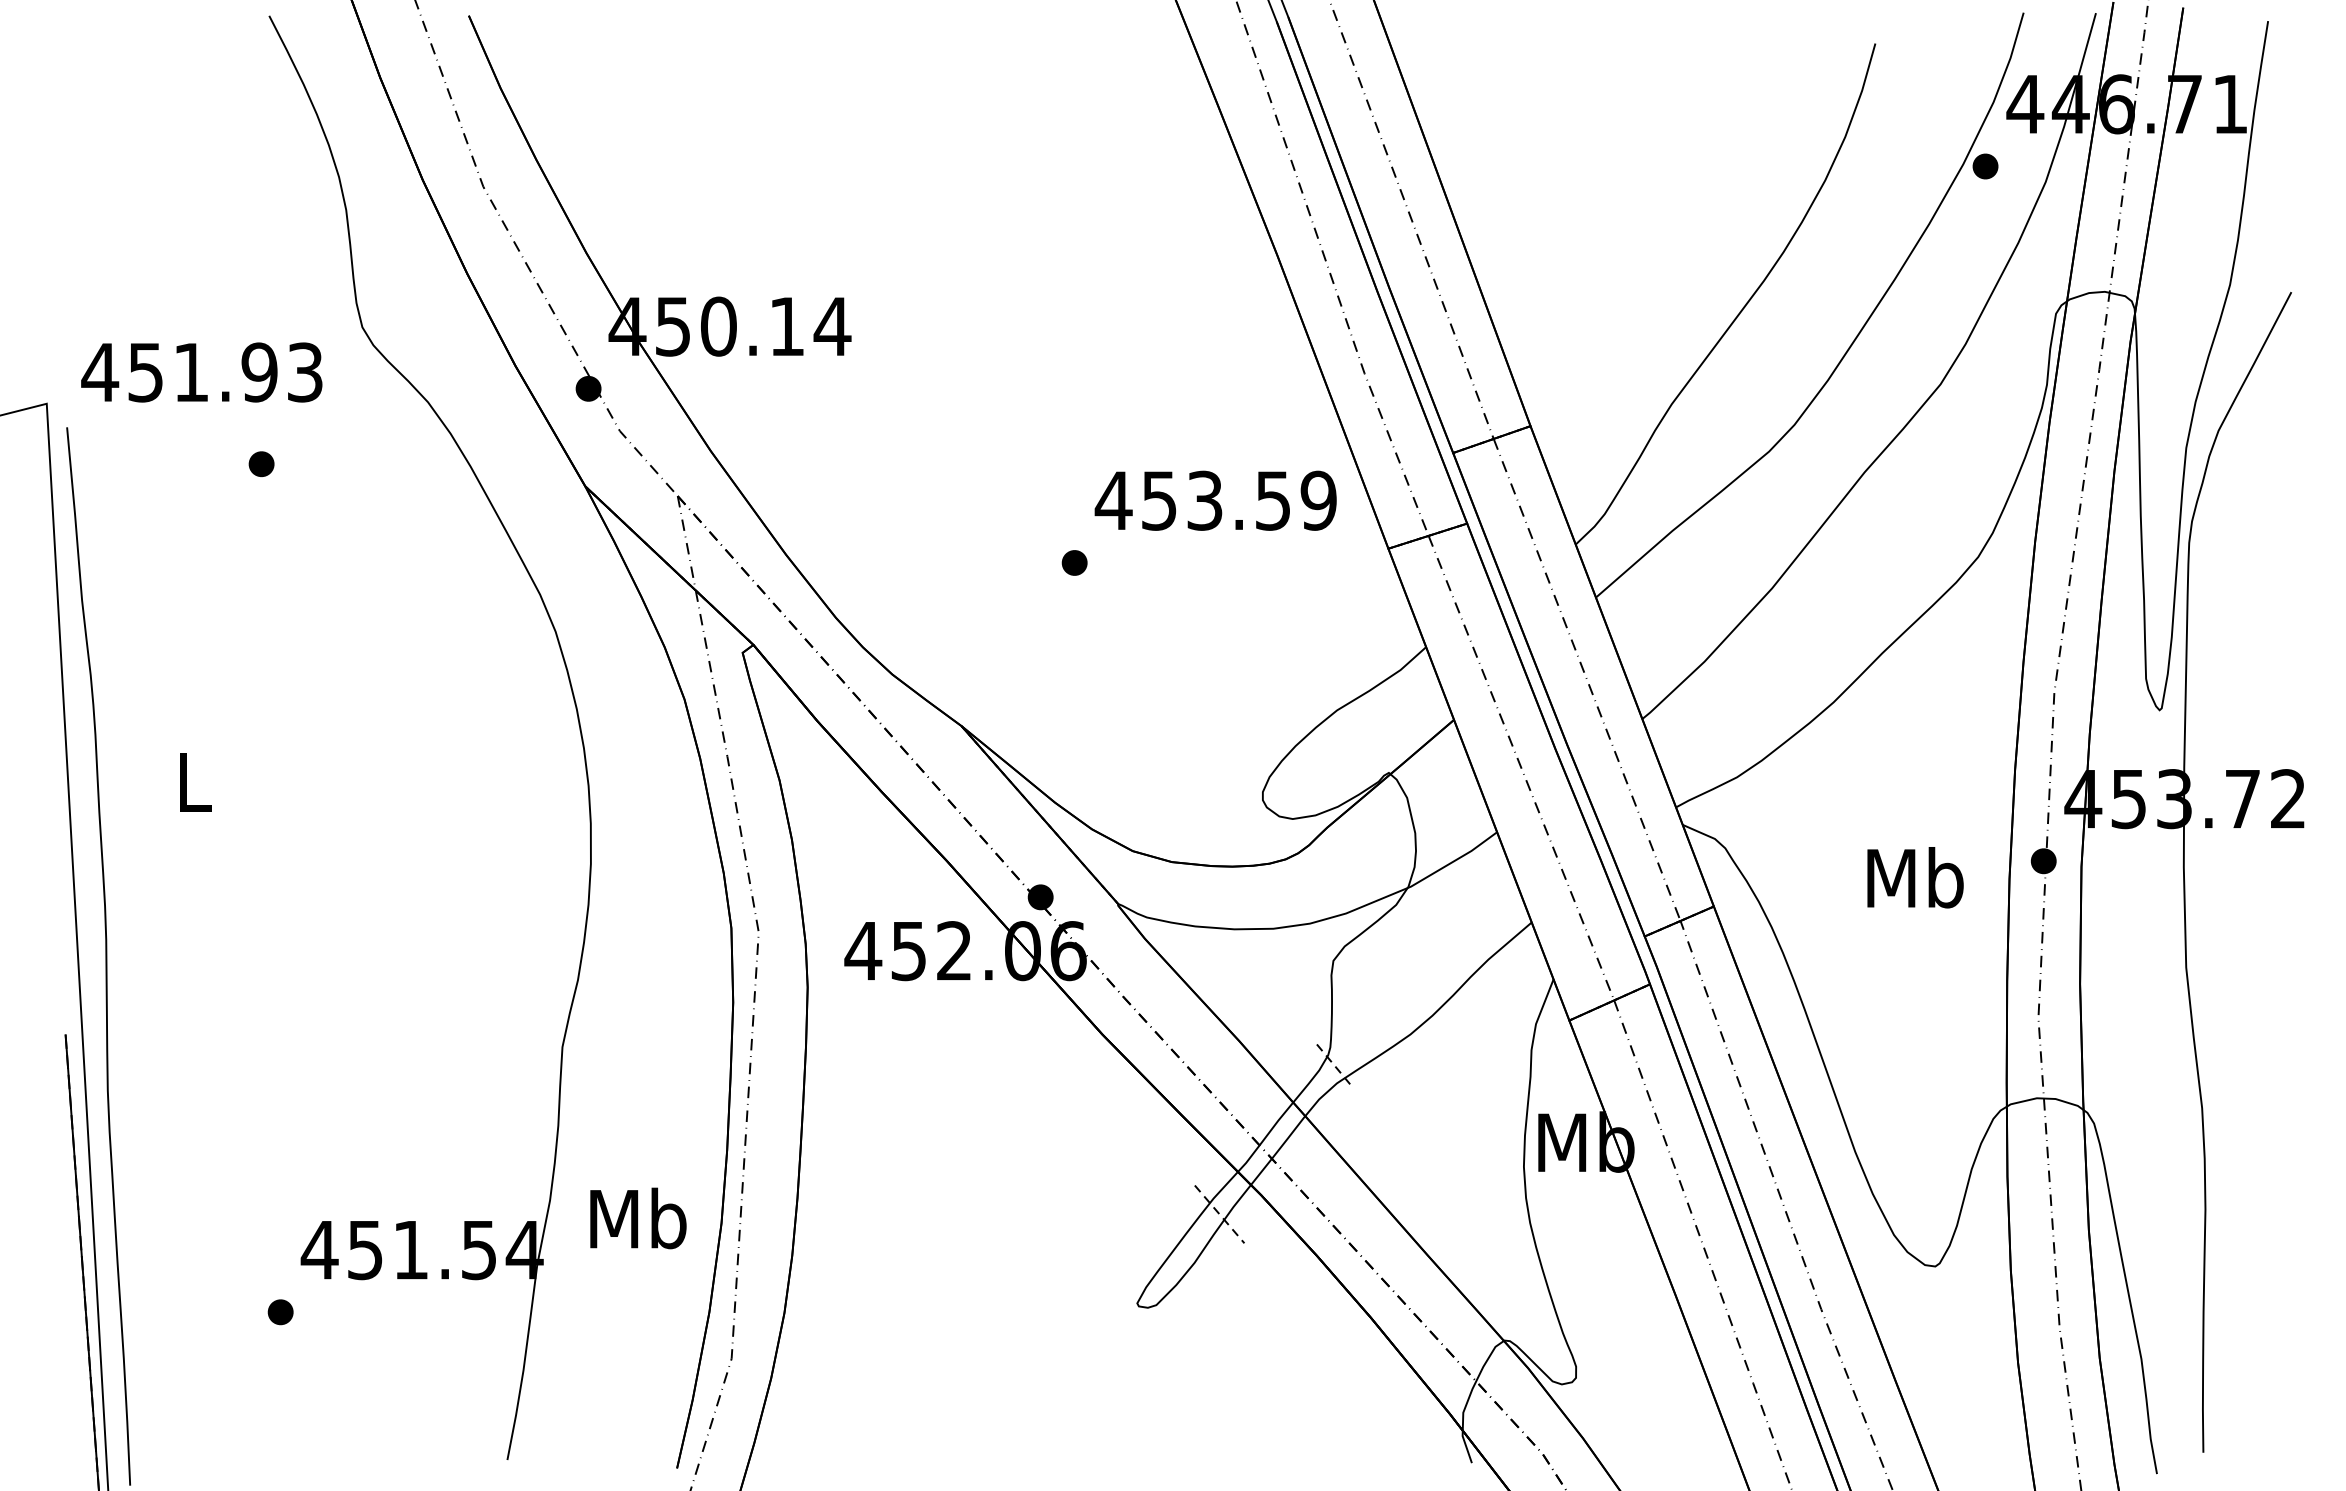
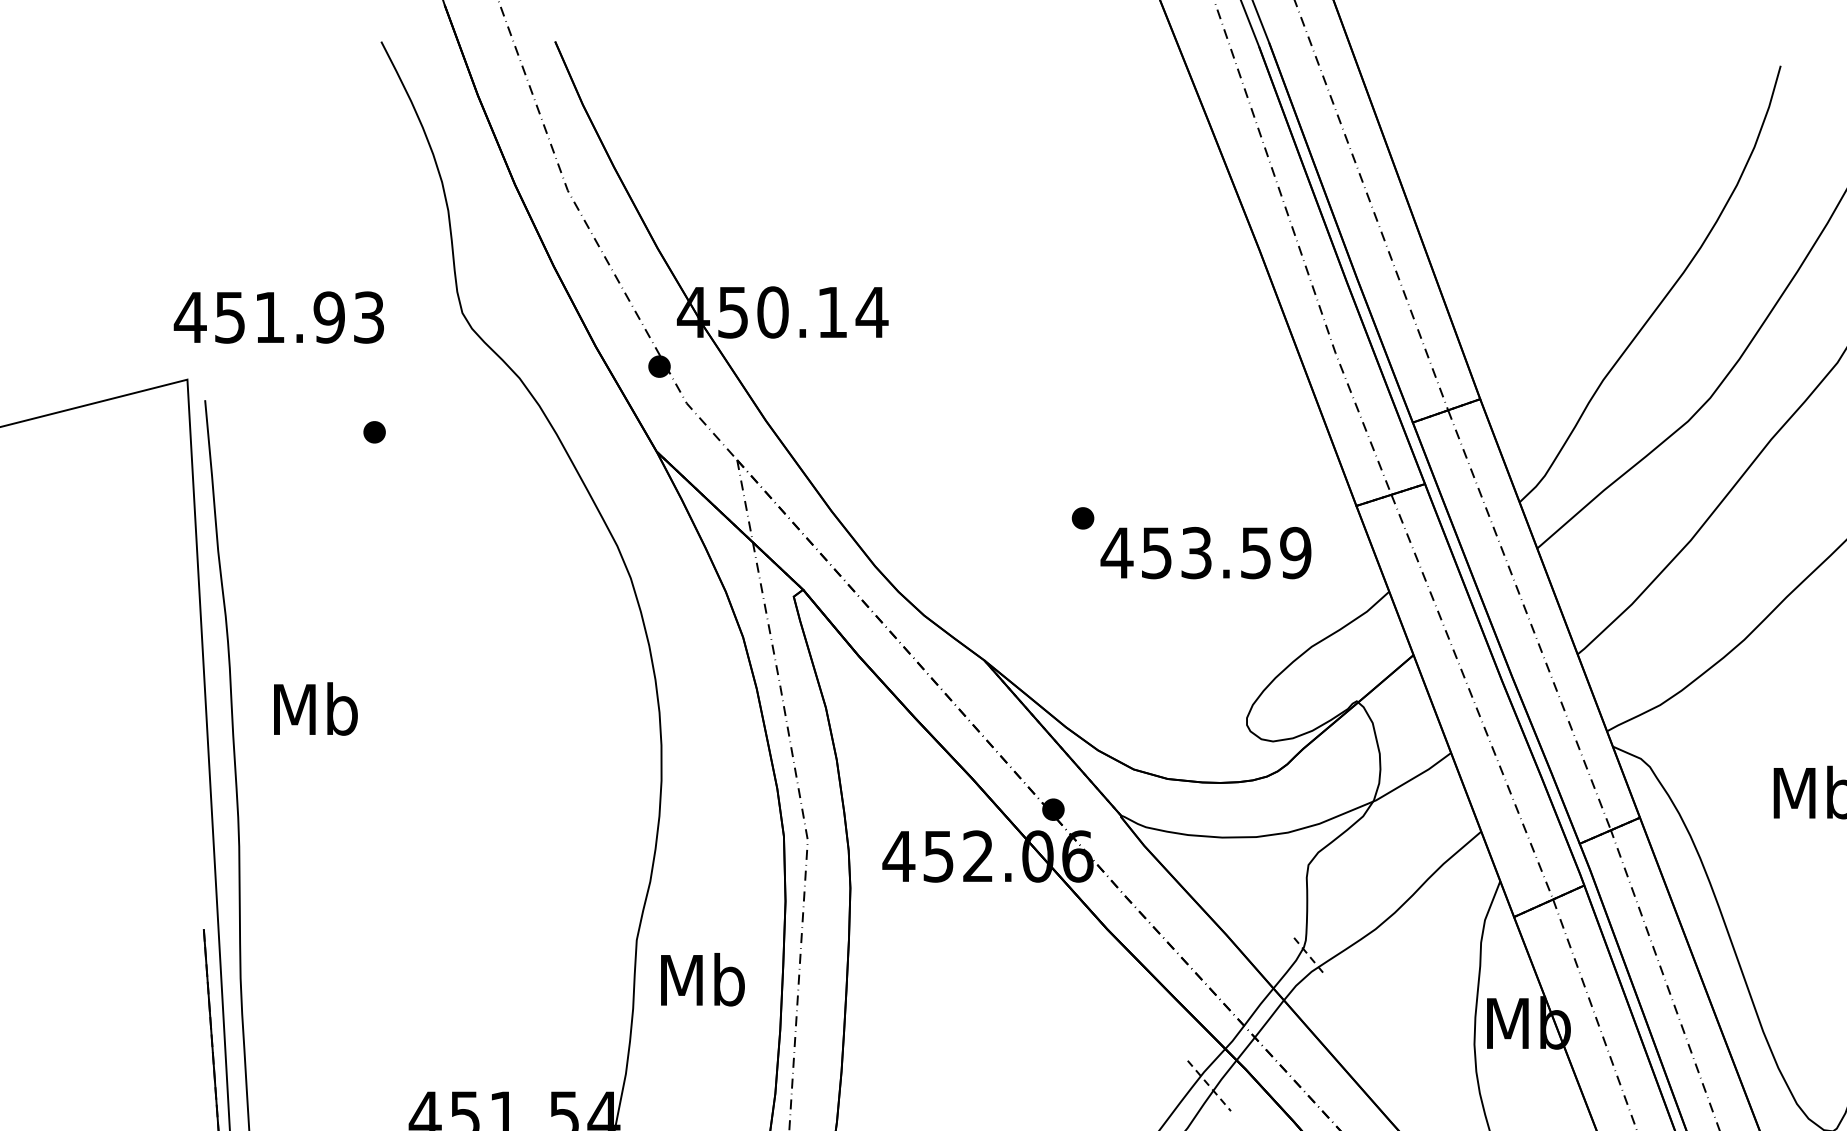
text: (201, 372) -> (278, 317), moved
text: (1215, 500) -> (1205, 552), moved
text: (194, 781) -> (316, 708), L -> Mb
text: (638, 1218) -> (703, 979), moved

